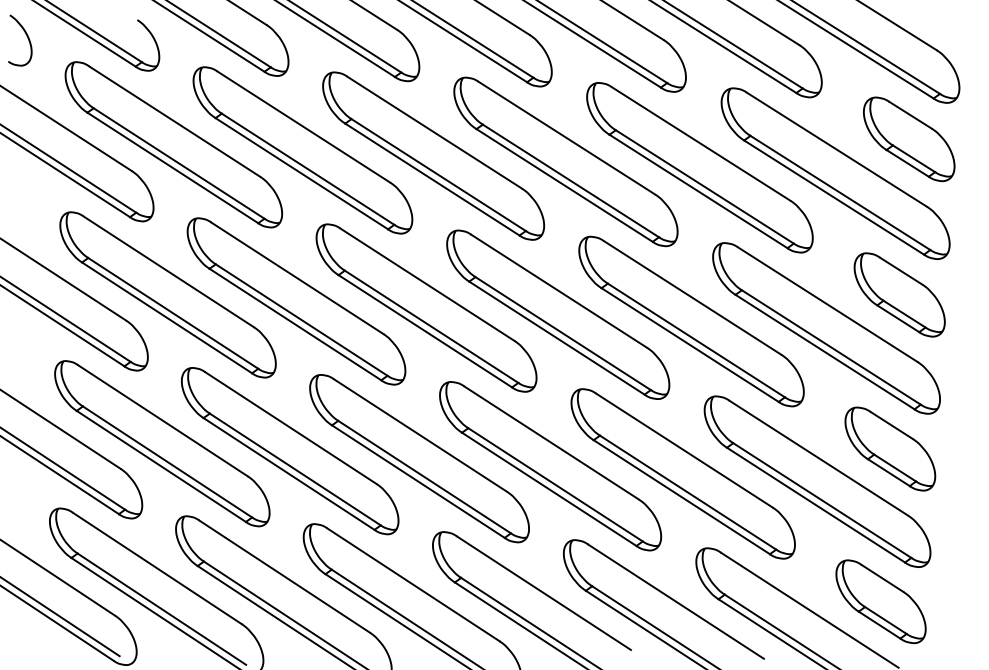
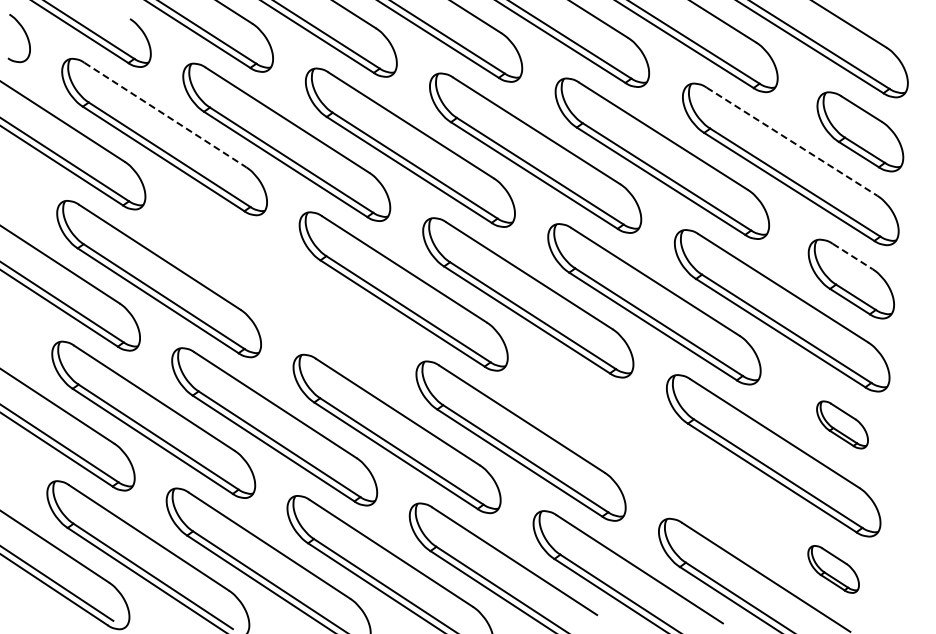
line: (174, 122) -> (165, 115), solid -> dashed
line: (836, 149) -> (791, 141), solid -> dashed
line: (900, 271) -> (852, 256), solid -> dashed
part: (296, 300) -> (280, 284), removed
part: (890, 448) -> (842, 424), size x0.6
part: (683, 473) -> (646, 448), removed
part: (880, 601) -> (833, 569), size x0.6

